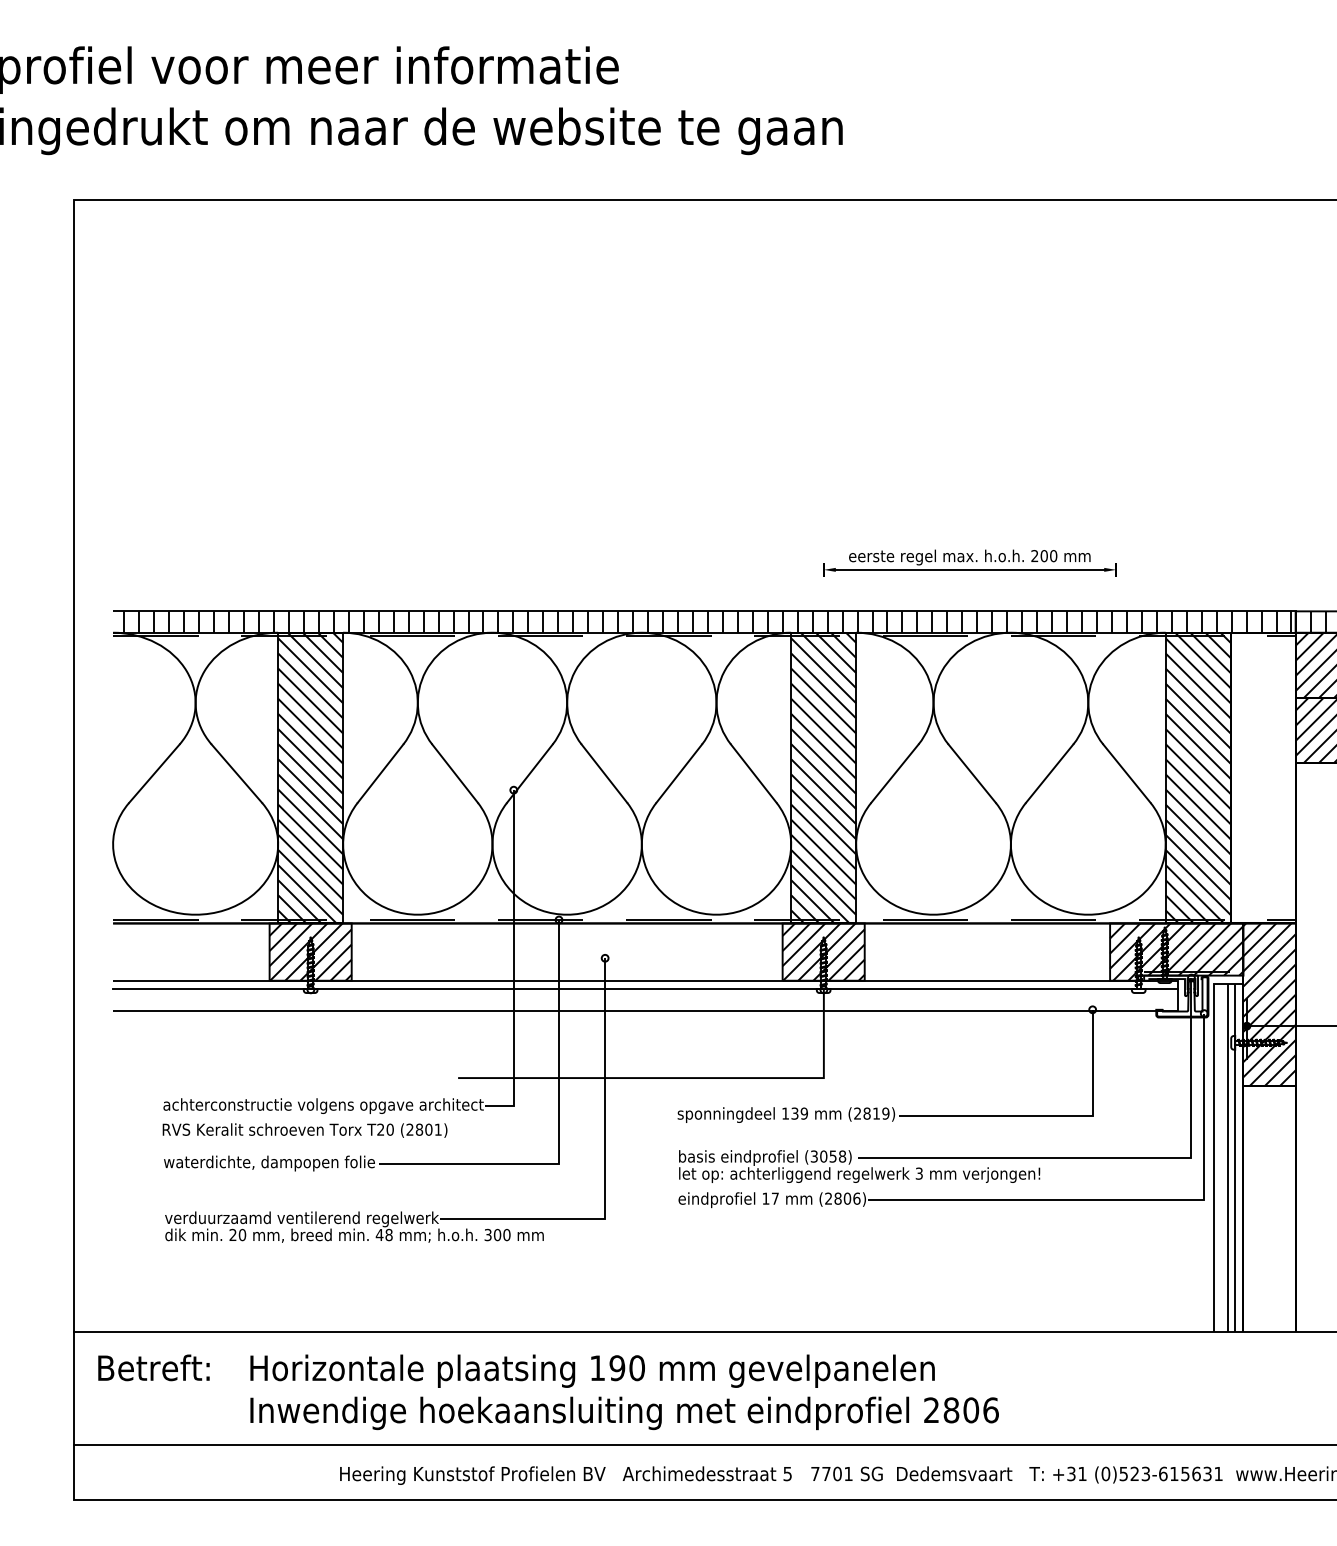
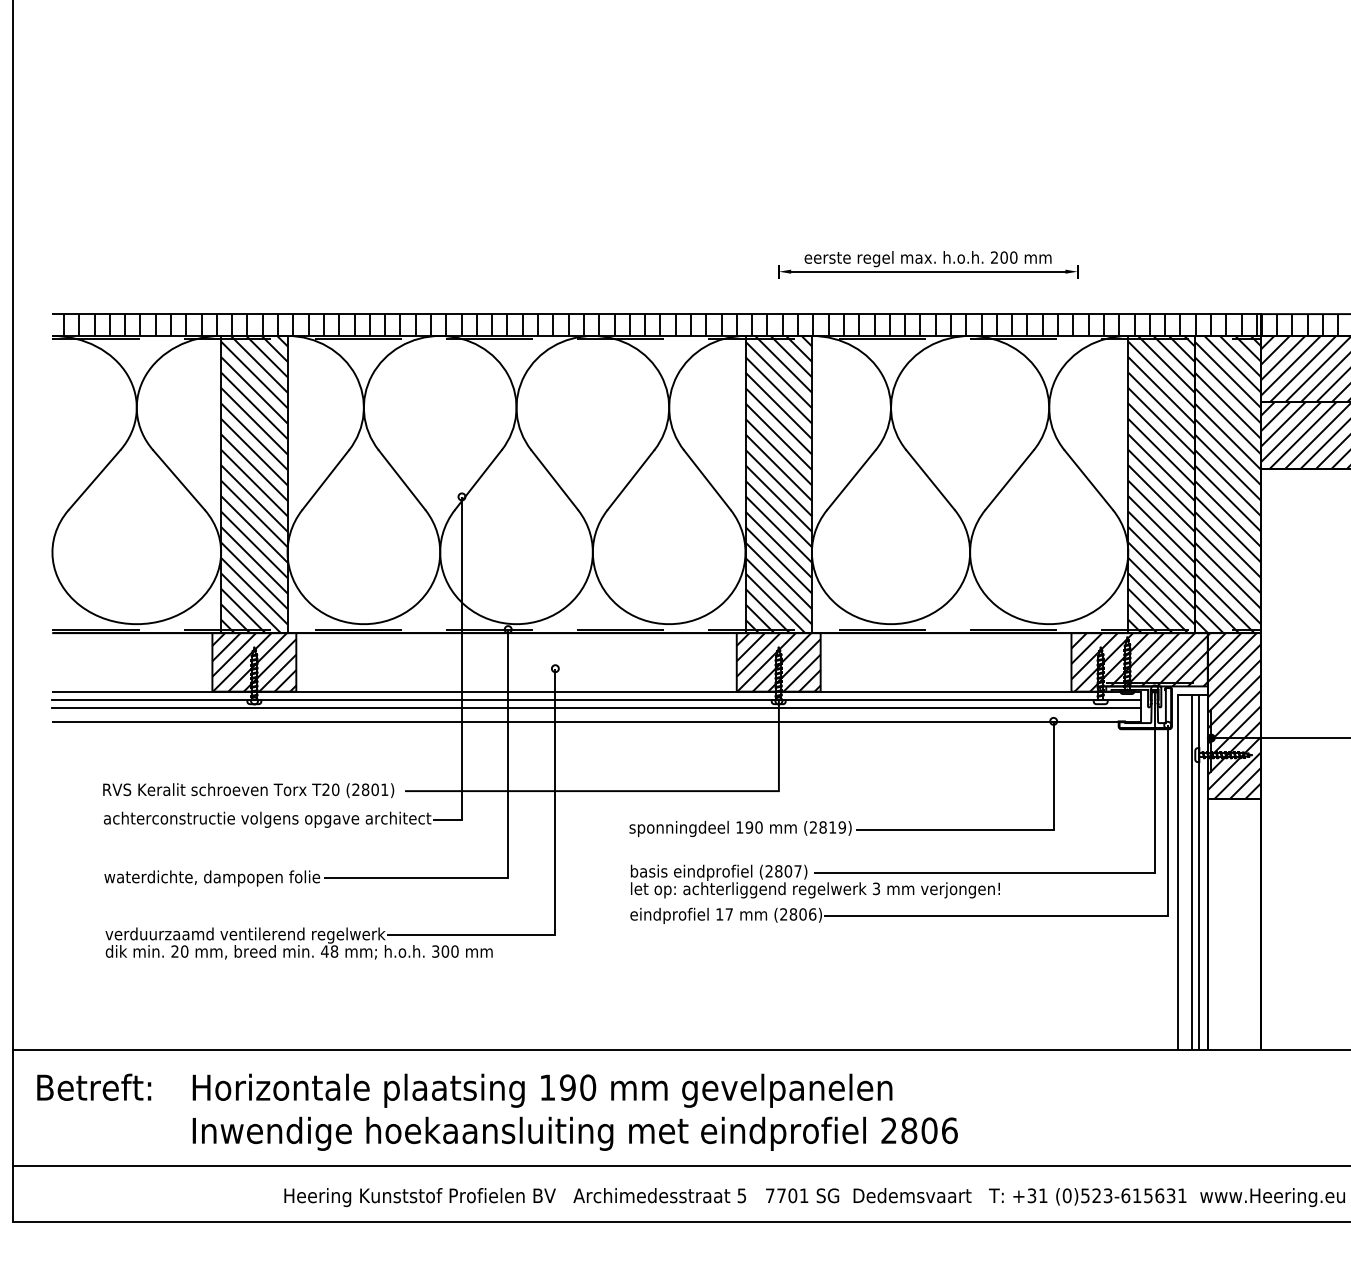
hatch: (1262, 777) -> (1227, 483), added
line: (645, 996) -> (596, 707), added
text: (799, 1113) -> (754, 827), 139 -> 190
text: (304, 1130) -> (248, 790), moved
text: (828, 1156) -> (783, 871), (3058) -> (2807)

